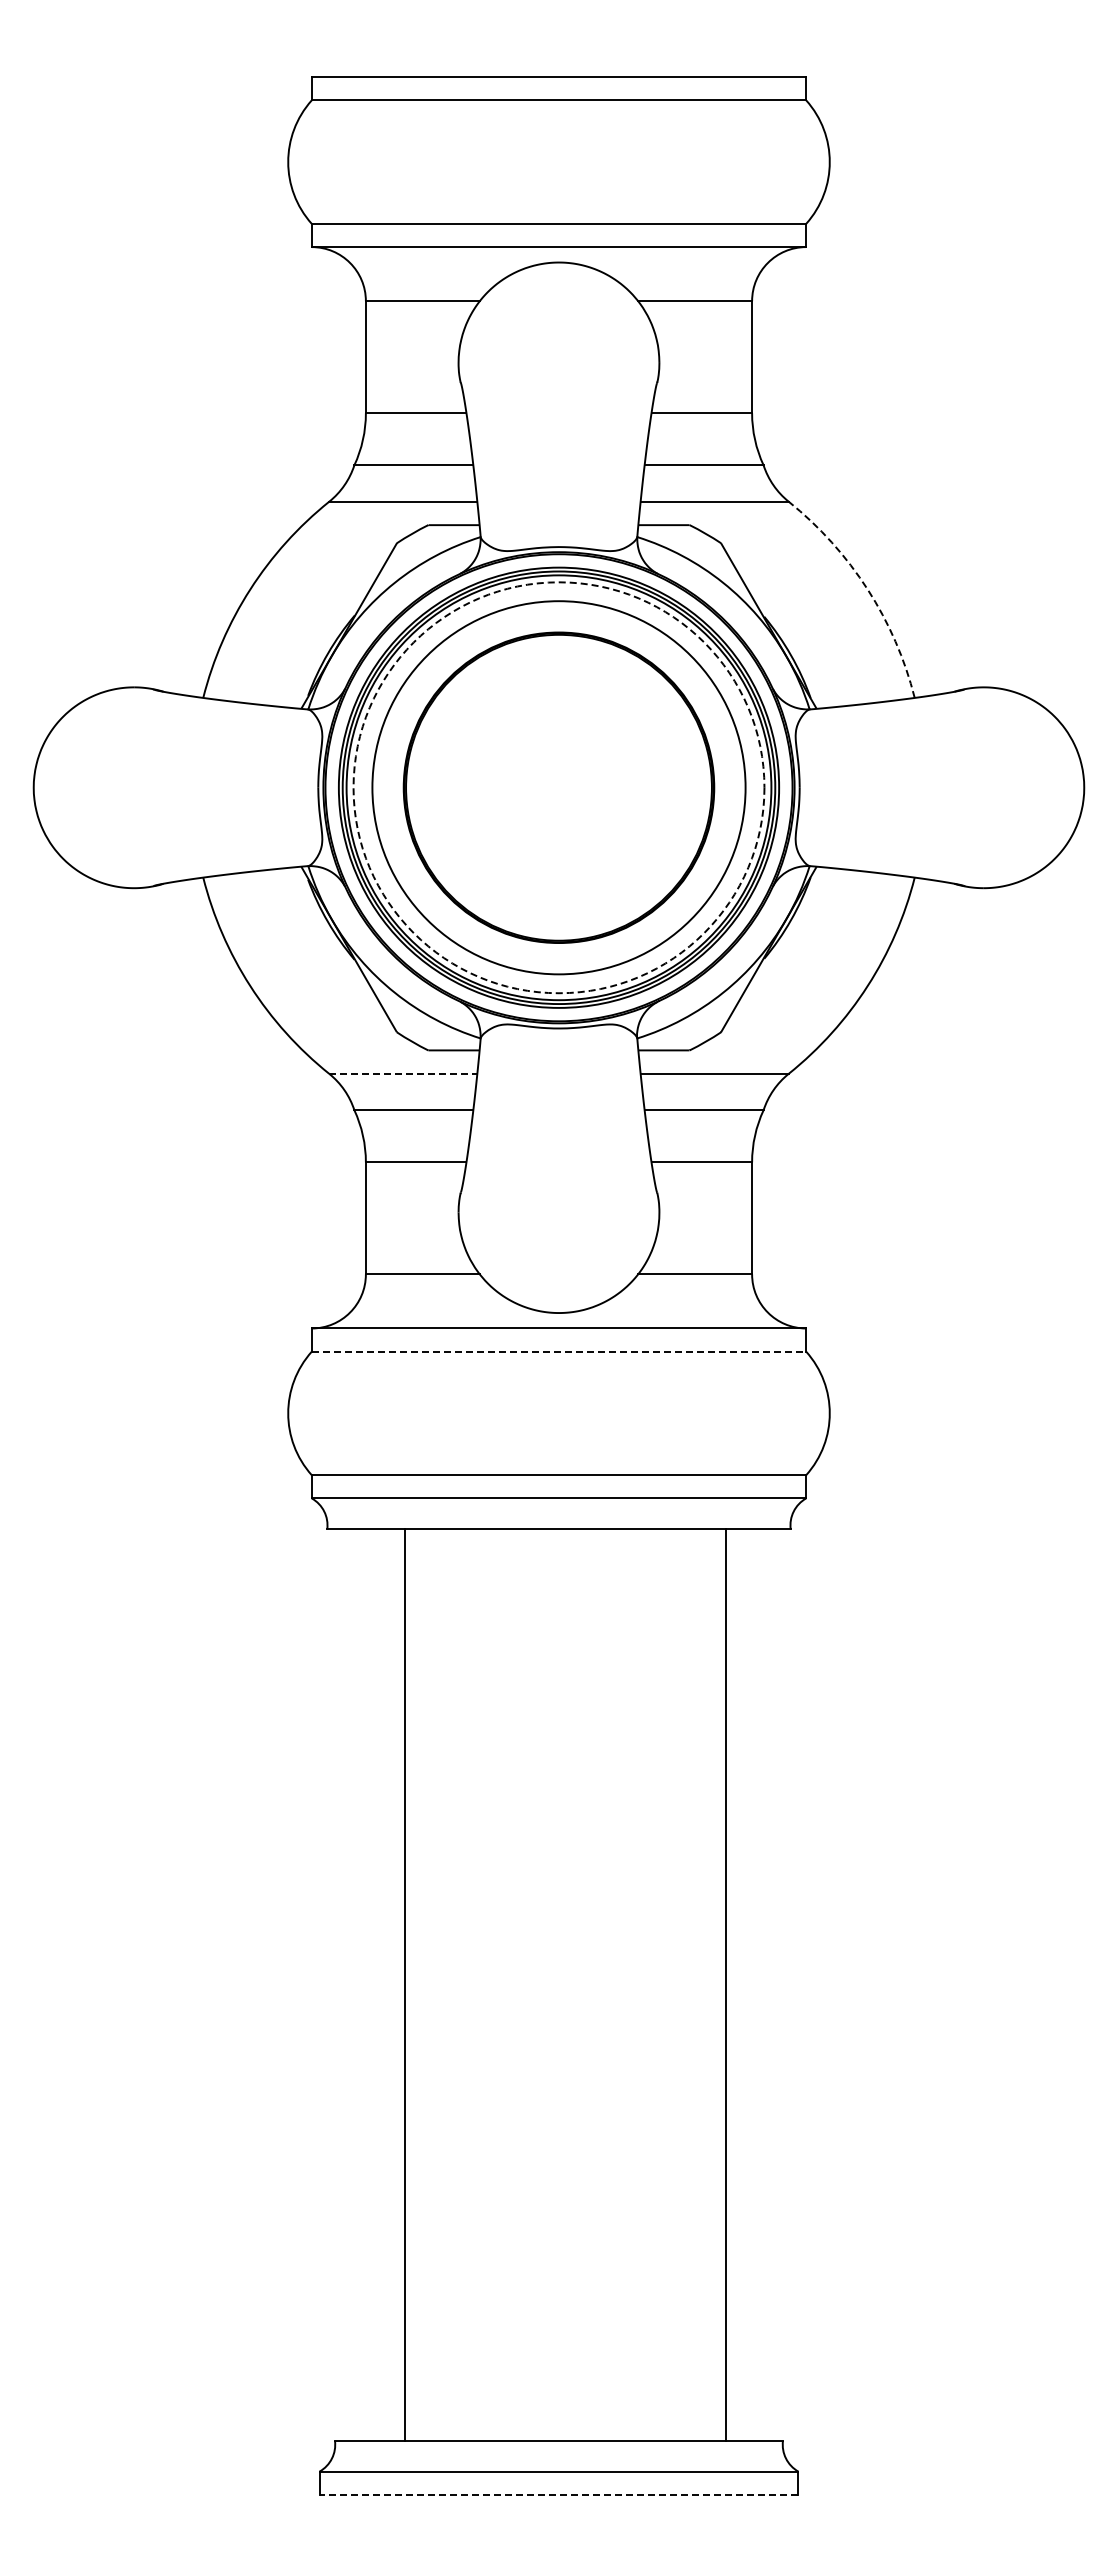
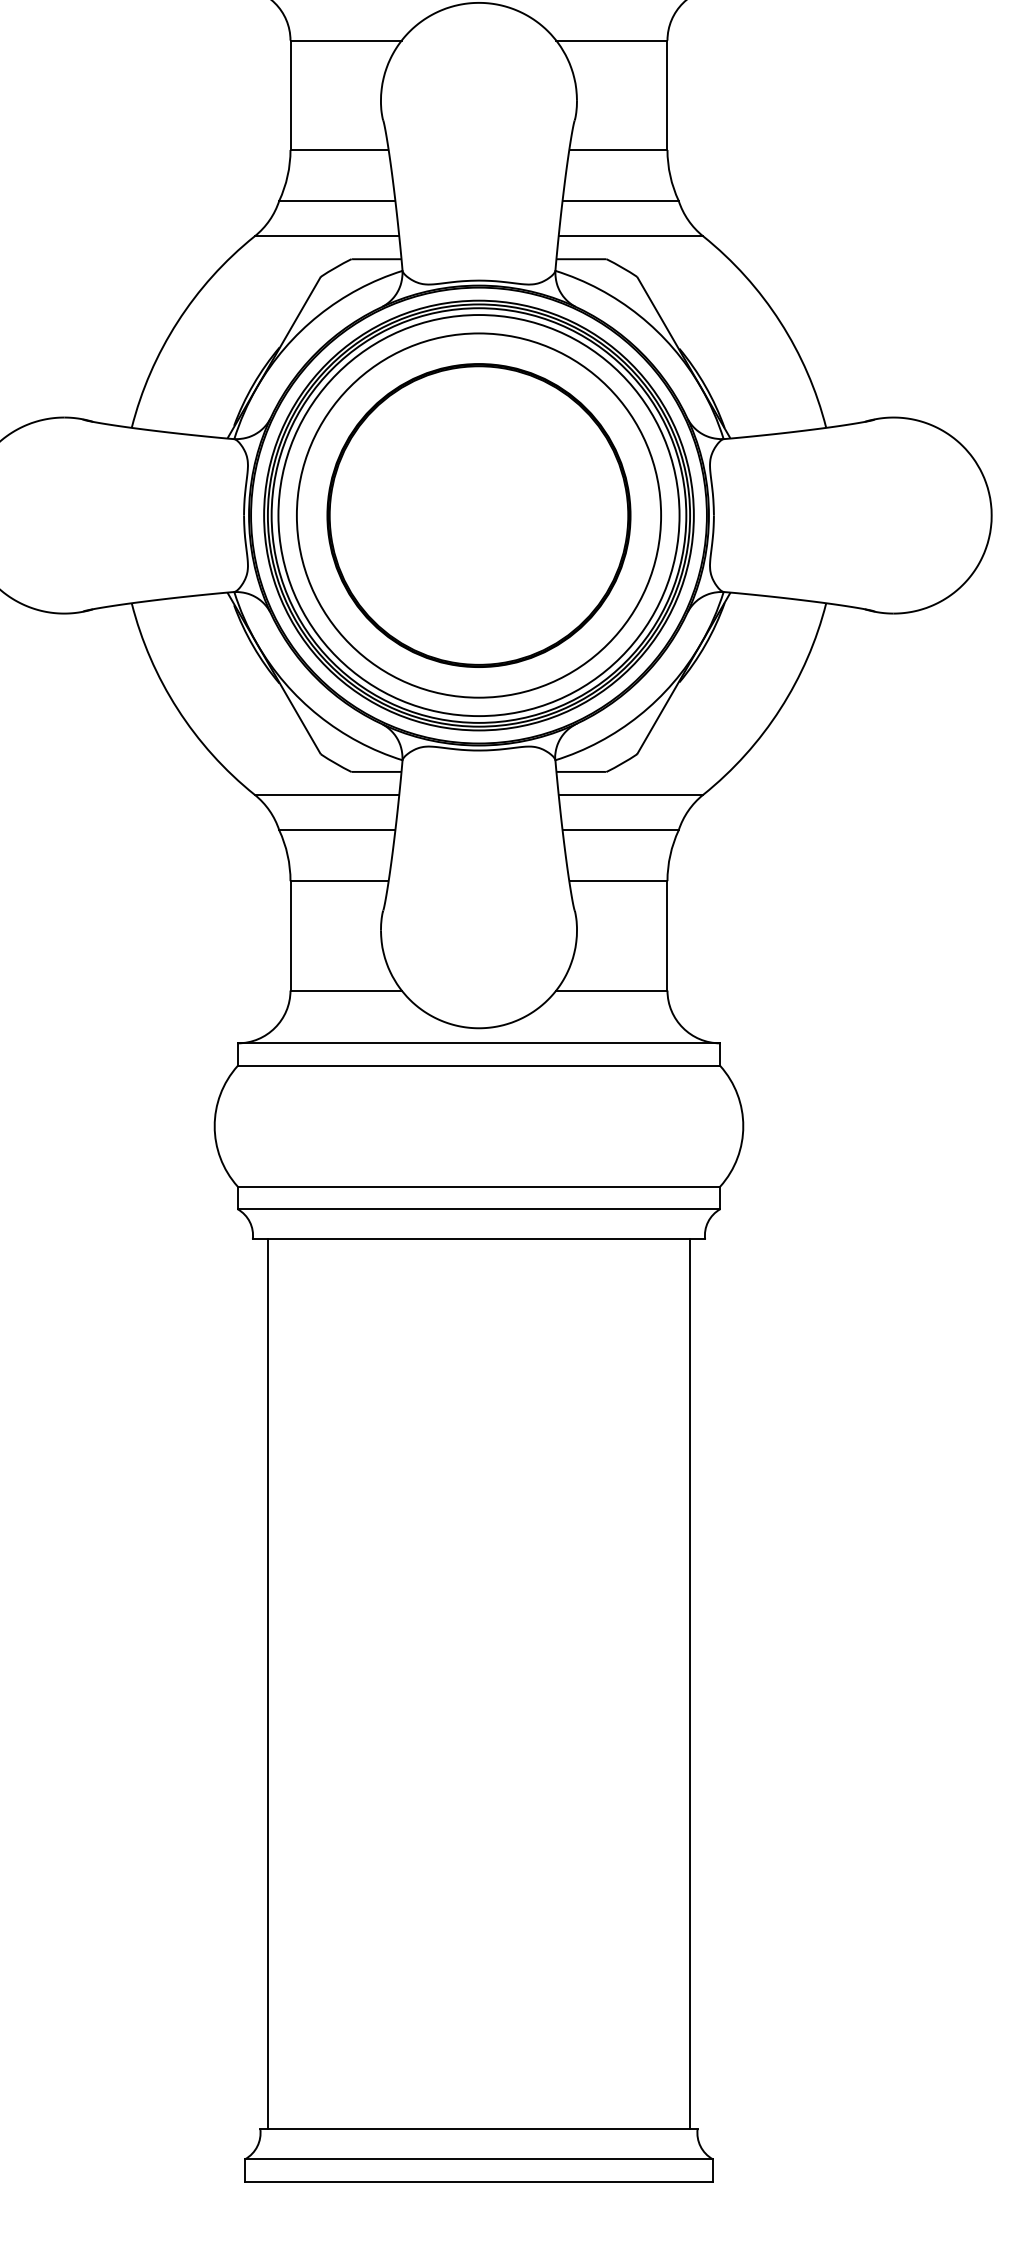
arc: (867, 589) -> (780, 322), dashed -> solid
circle: (558, 787) -> (478, 515), dashed -> solid
line: (403, 1073) -> (327, 794), dashed -> solid
line: (559, 1351) -> (479, 1065), dashed -> solid
line: (404, 1984) -> (267, 1683), moved
line: (726, 1984) -> (690, 1683), moved
line: (558, 2494) -> (478, 2181), dashed -> solid

